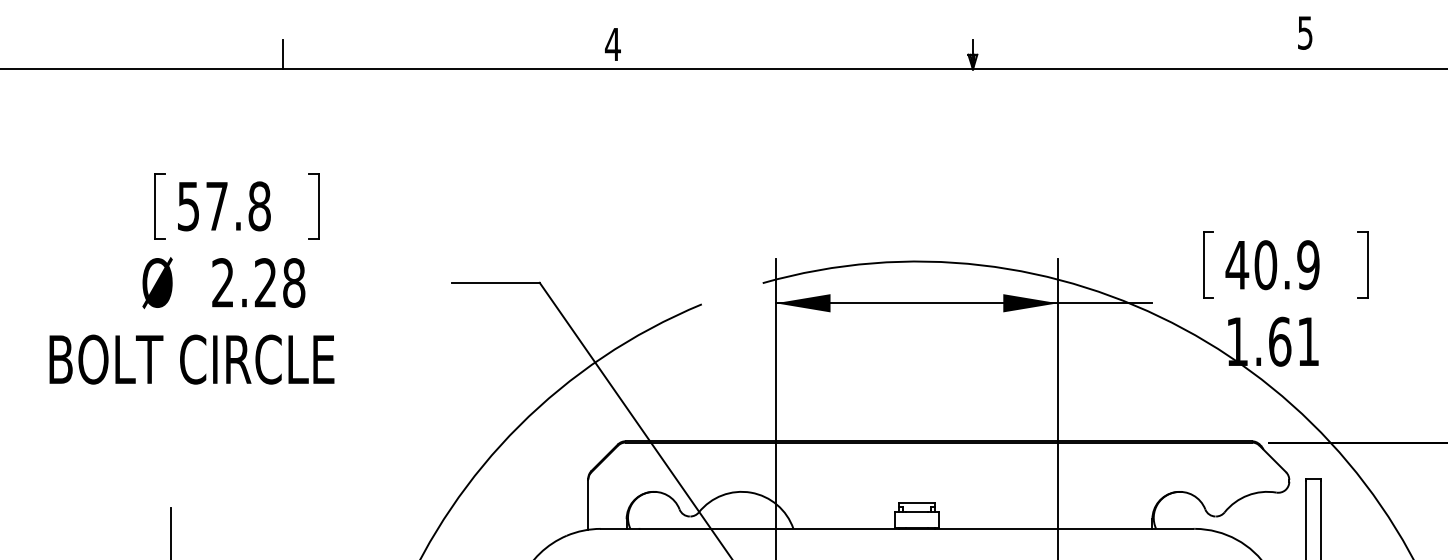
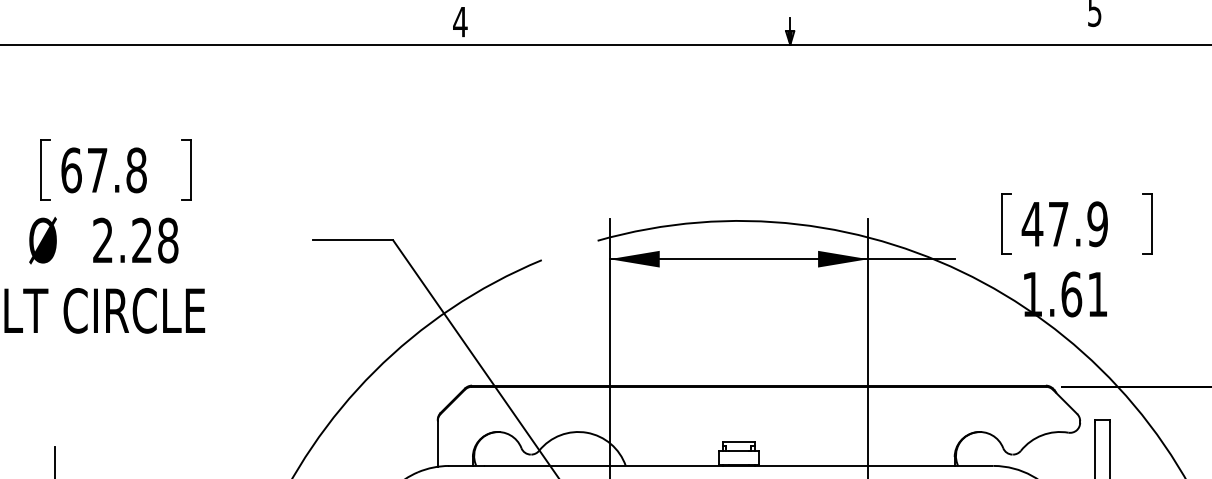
line: (282, 54) -> (157, 31), removed
text: (188, 206) -> (71, 170), 57.8 -> 67.8
text: (1265, 265) -> (1058, 224), 40.9 -> 47.9

